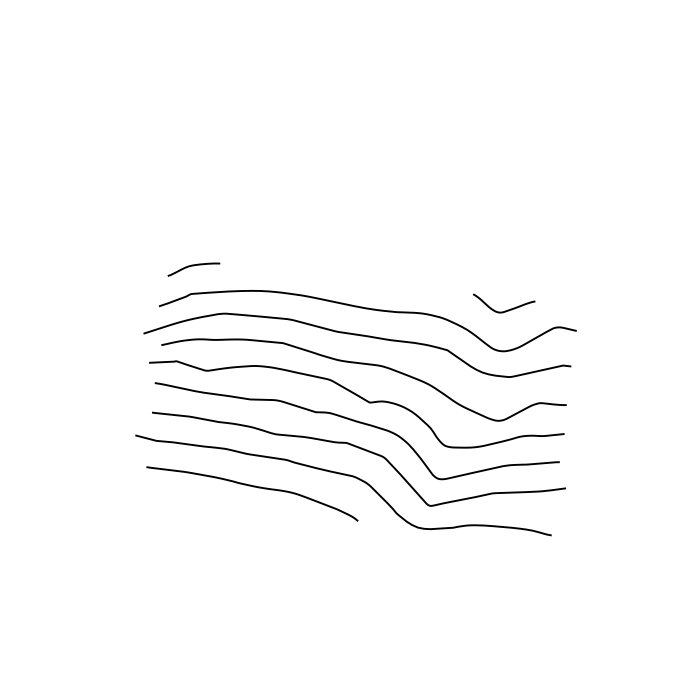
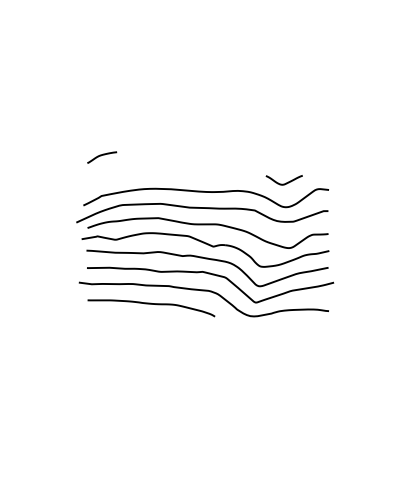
curve: (193, 267) -> (101, 156), moved

